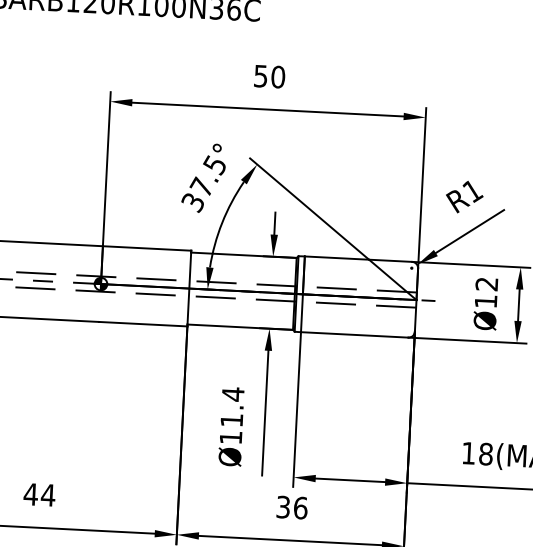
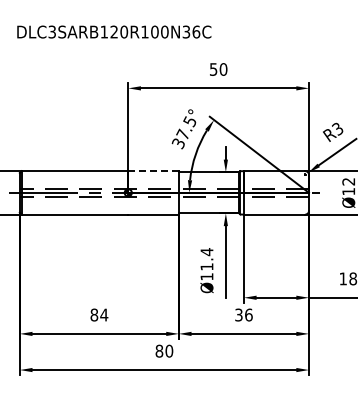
text: (473, 190) -> (338, 128), R1 -> R3
line: (148, 249) -> (154, 171), solid -> dashed
text: (31, 493) -> (94, 314), 44 -> 84

